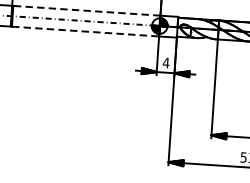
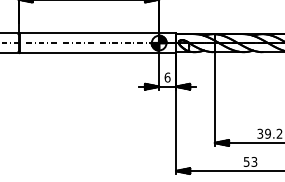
line: (86, 11) -> (89, 33), dashed -> solid
line: (85, 31) -> (89, 52), dashed -> solid
text: (166, 62) -> (167, 77), 4 -> 6

